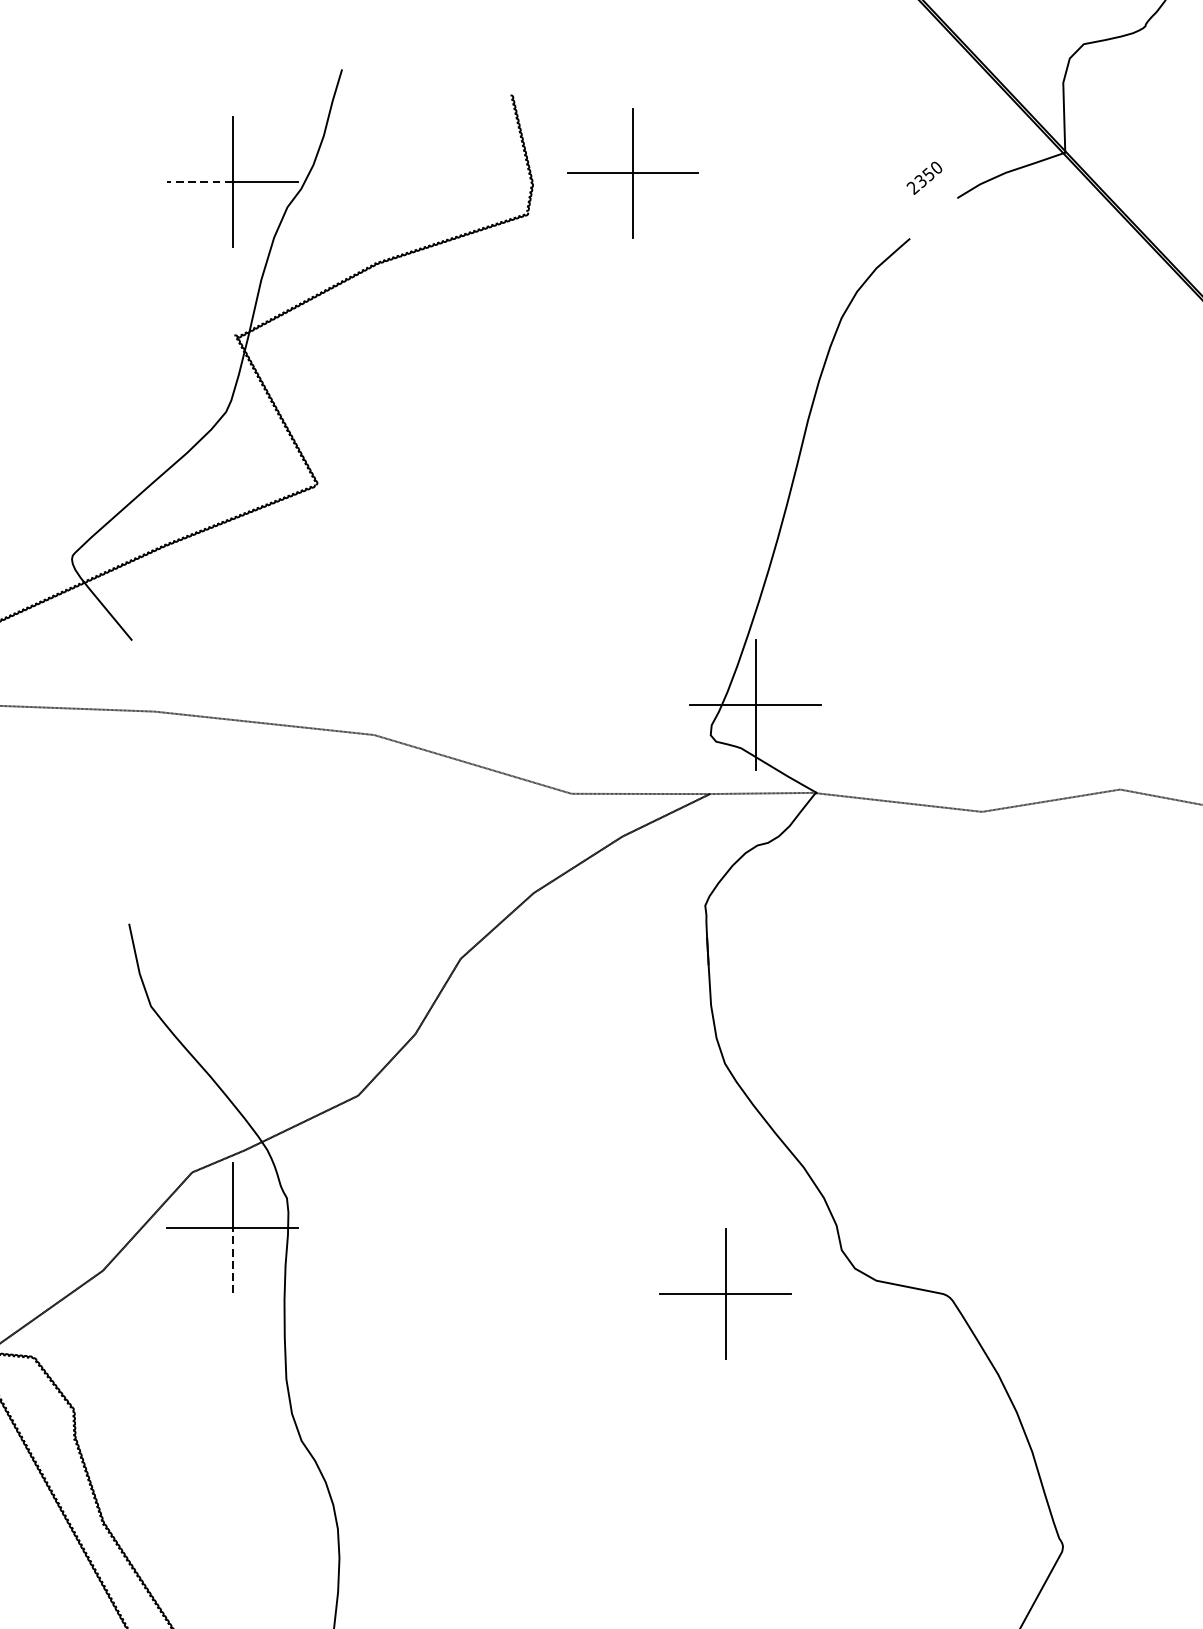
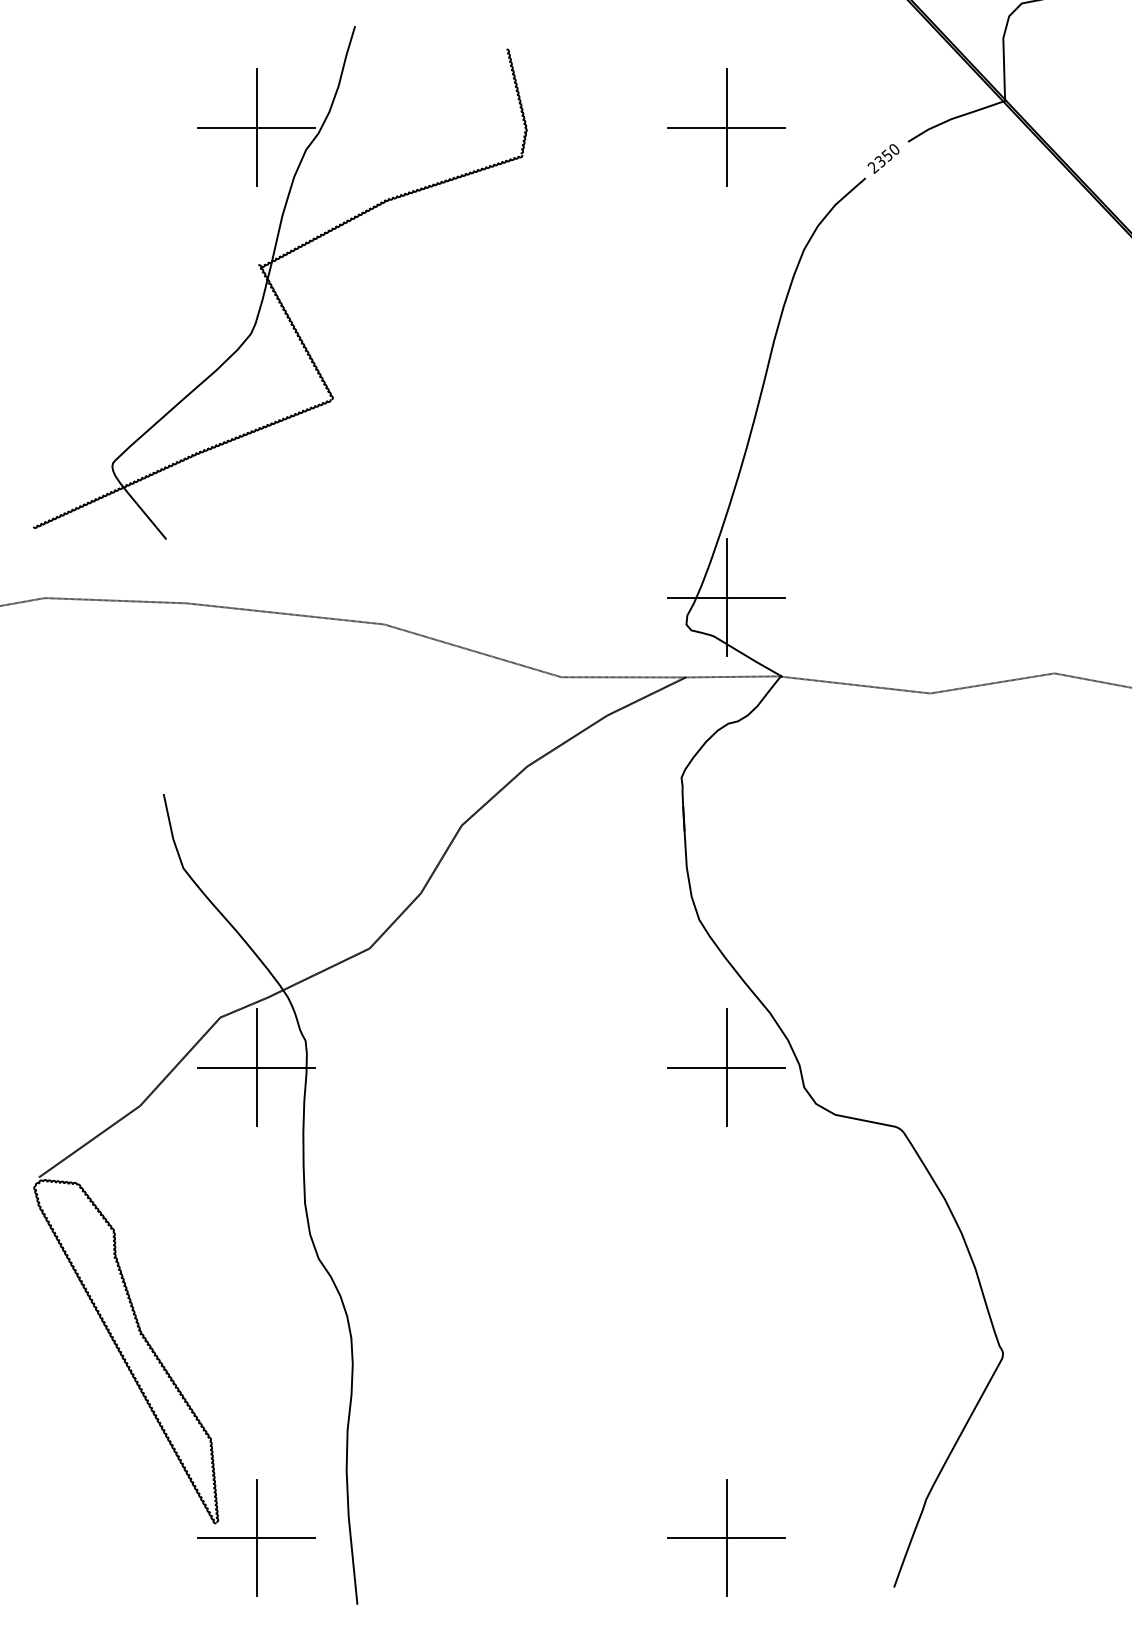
part: (632, 173) -> (726, 127), moved
text: (924, 177) -> (883, 158), moved
line: (198, 182) -> (226, 127), dashed -> solid
line: (232, 1260) -> (256, 1096), dashed -> solid
part: (725, 1293) -> (726, 1067), moved

